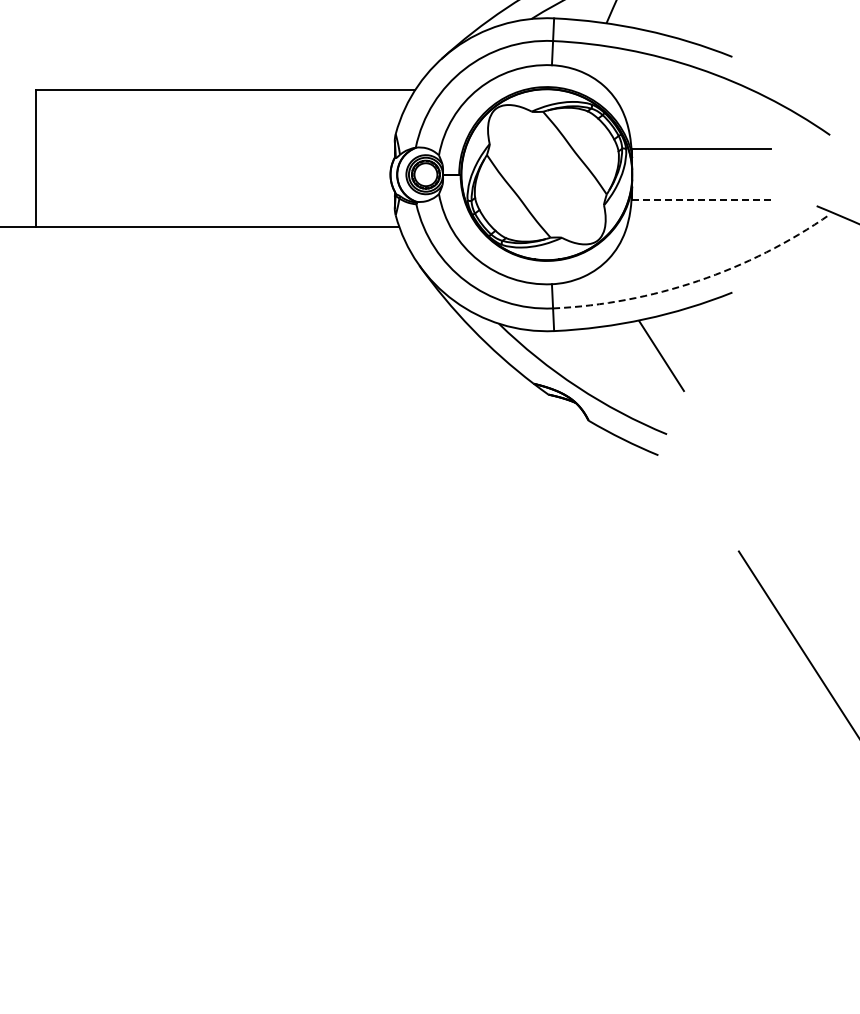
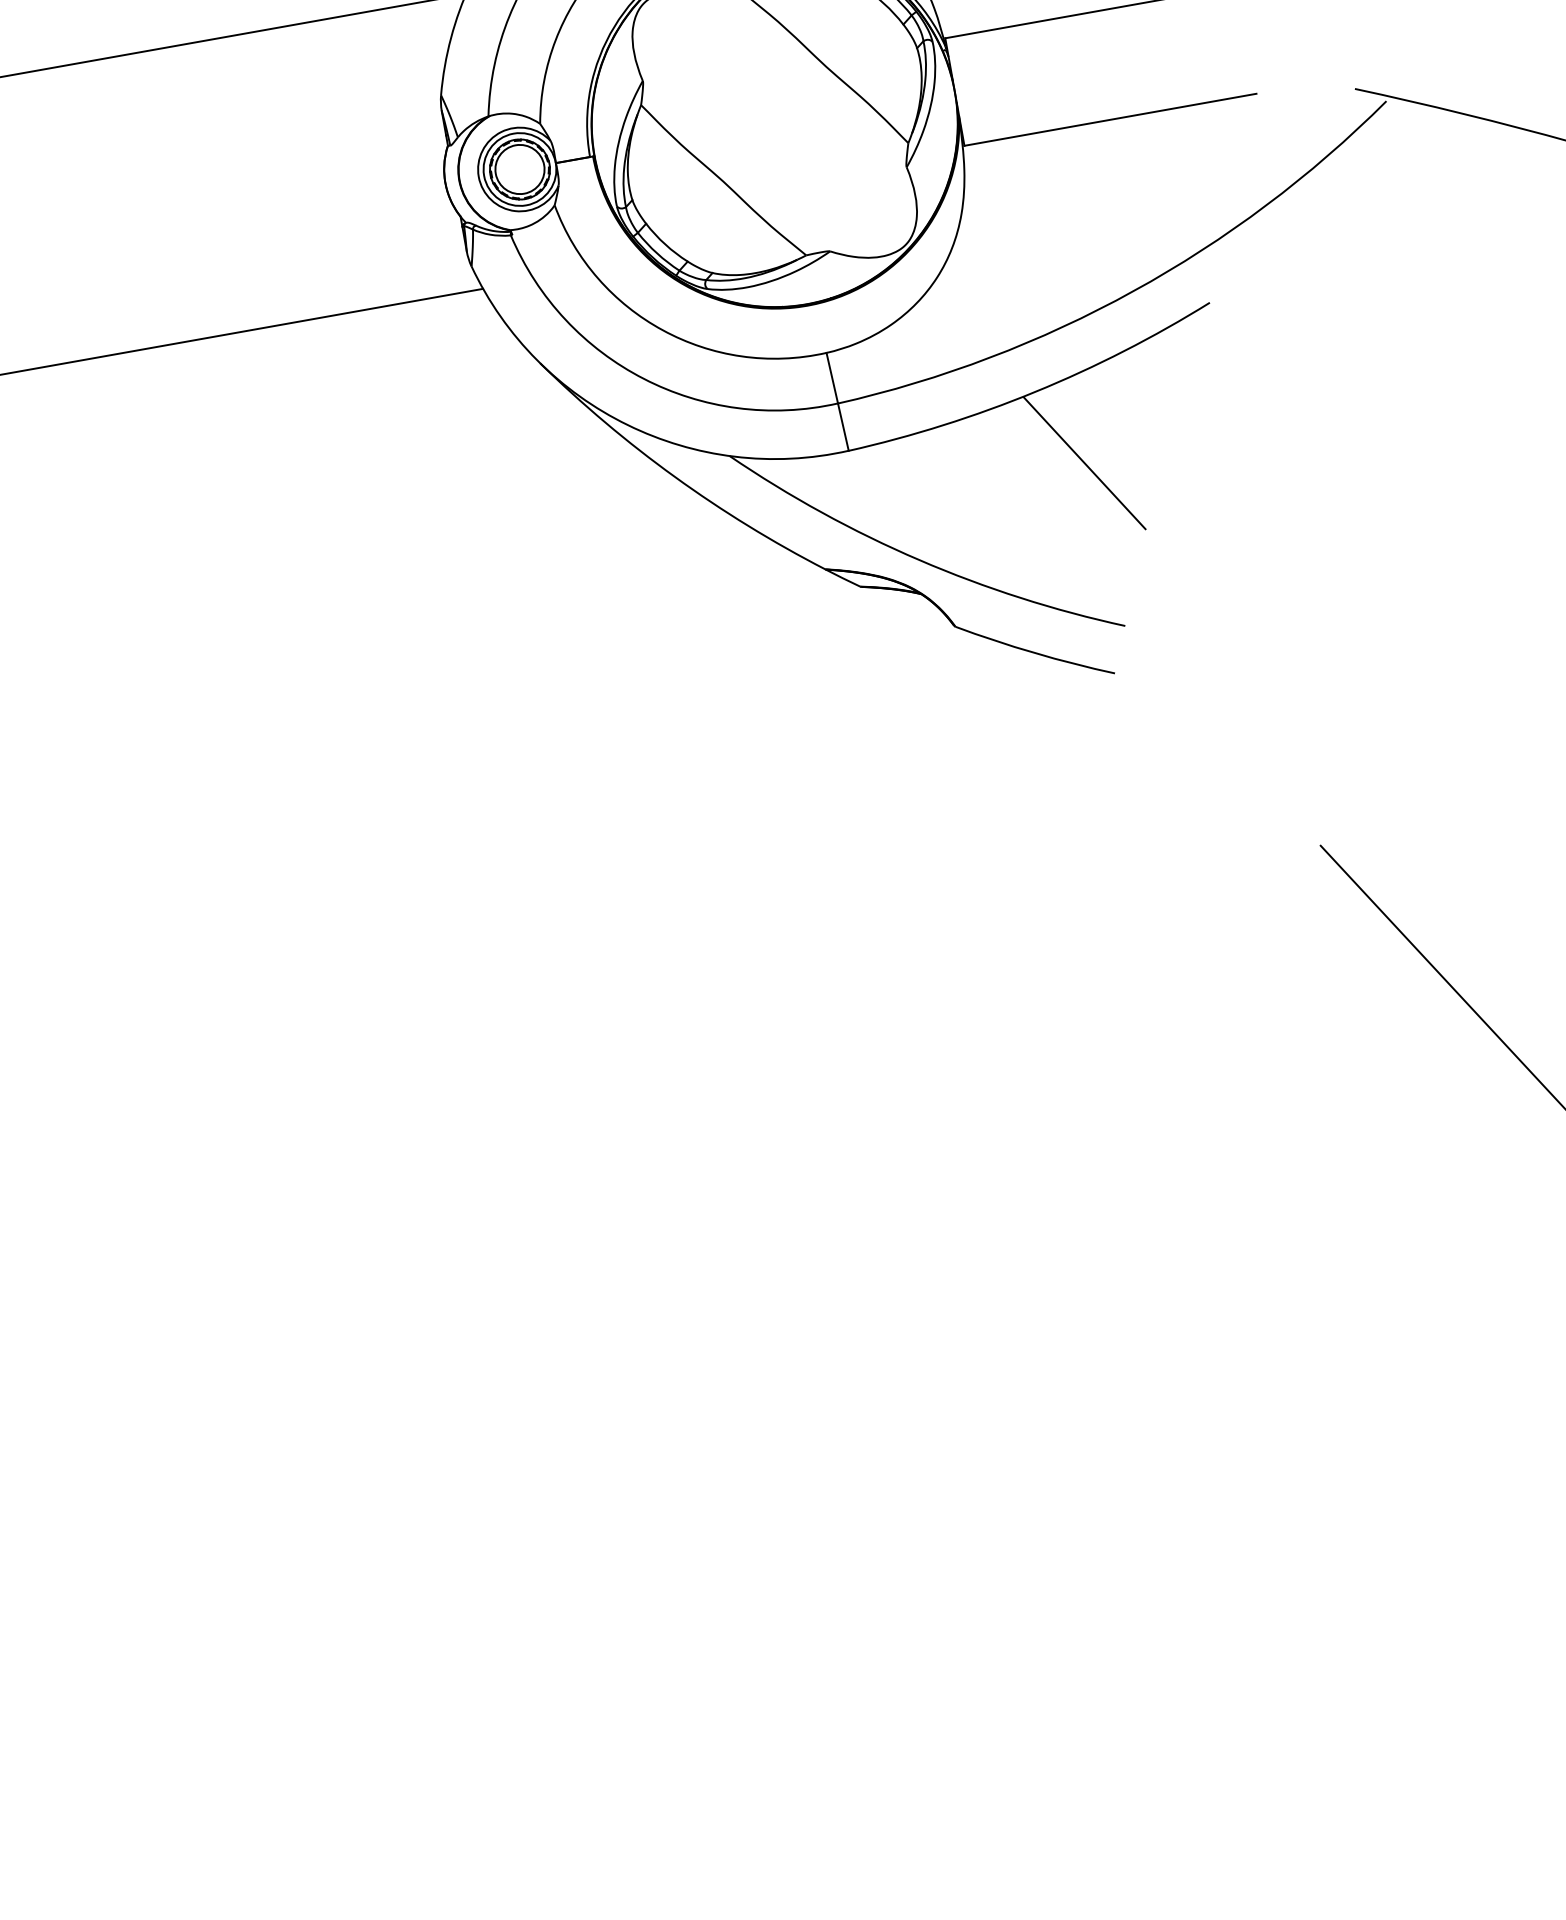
line: (701, 200) -> (1110, 120), dashed -> solid
arc: (698, 280) -> (1133, 290), dashed -> solid

